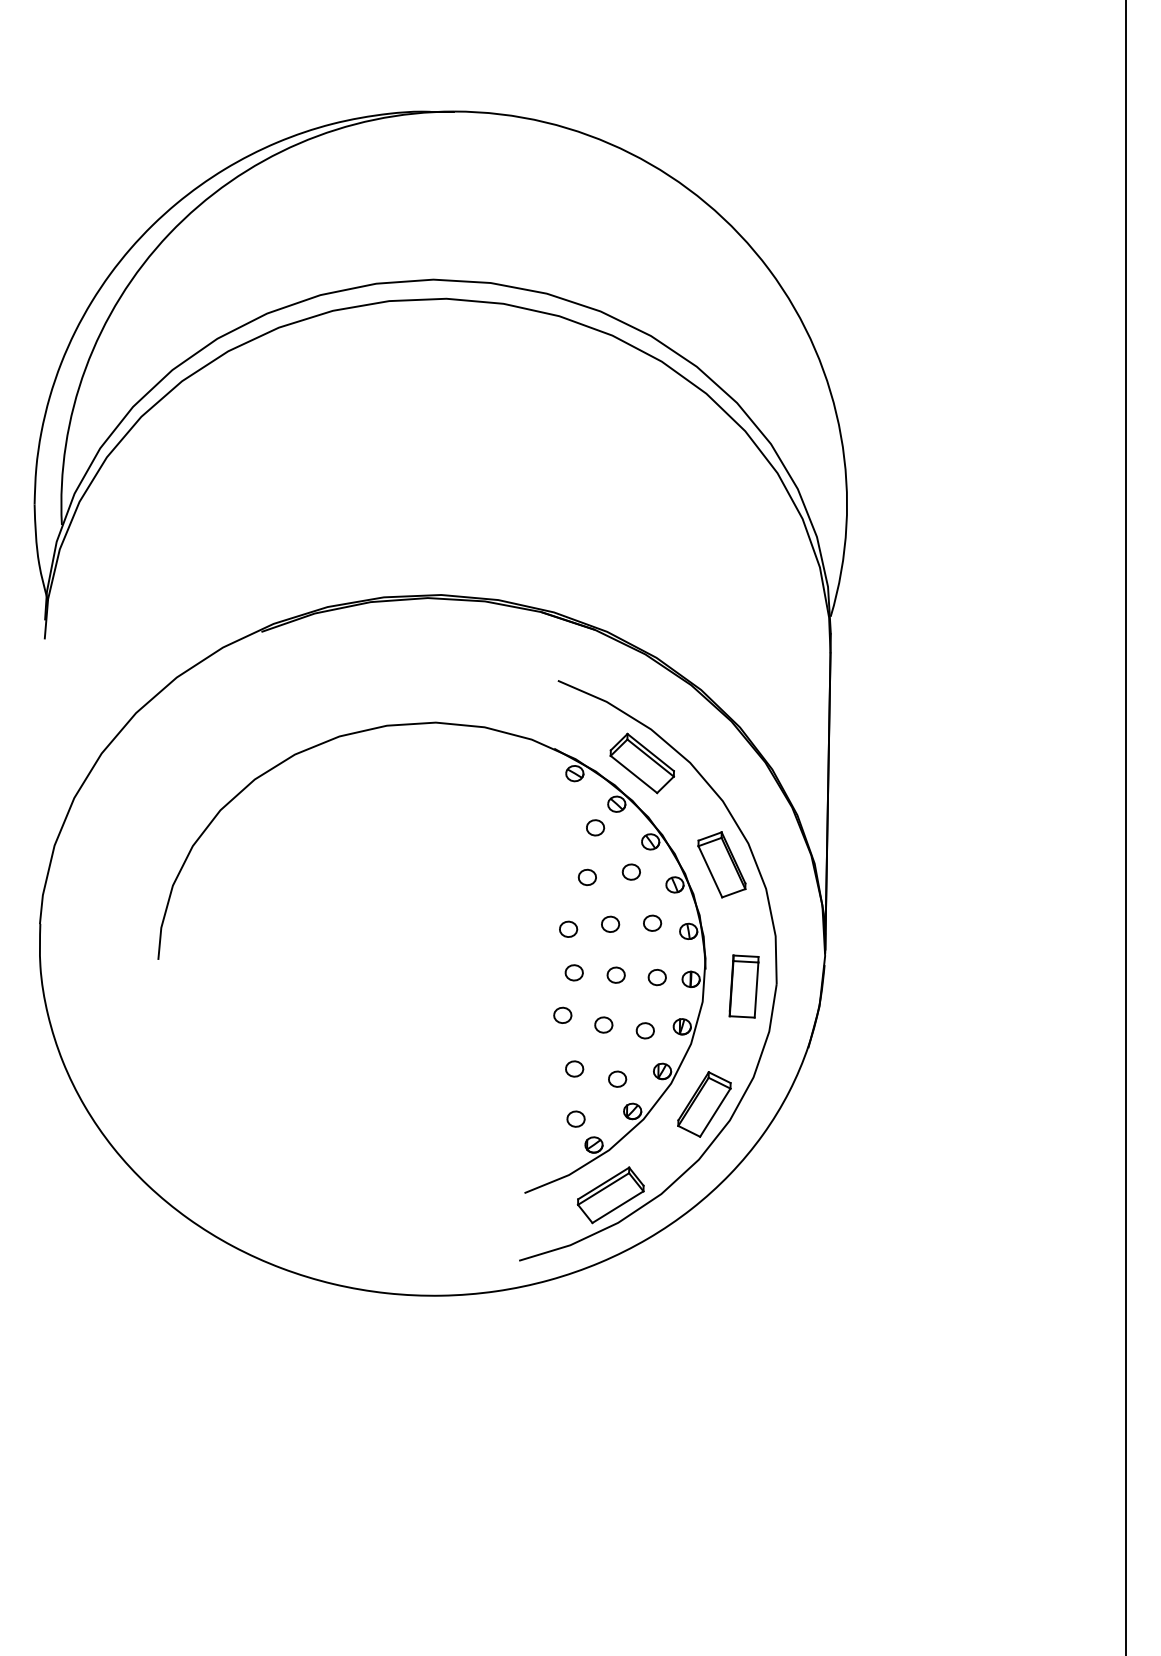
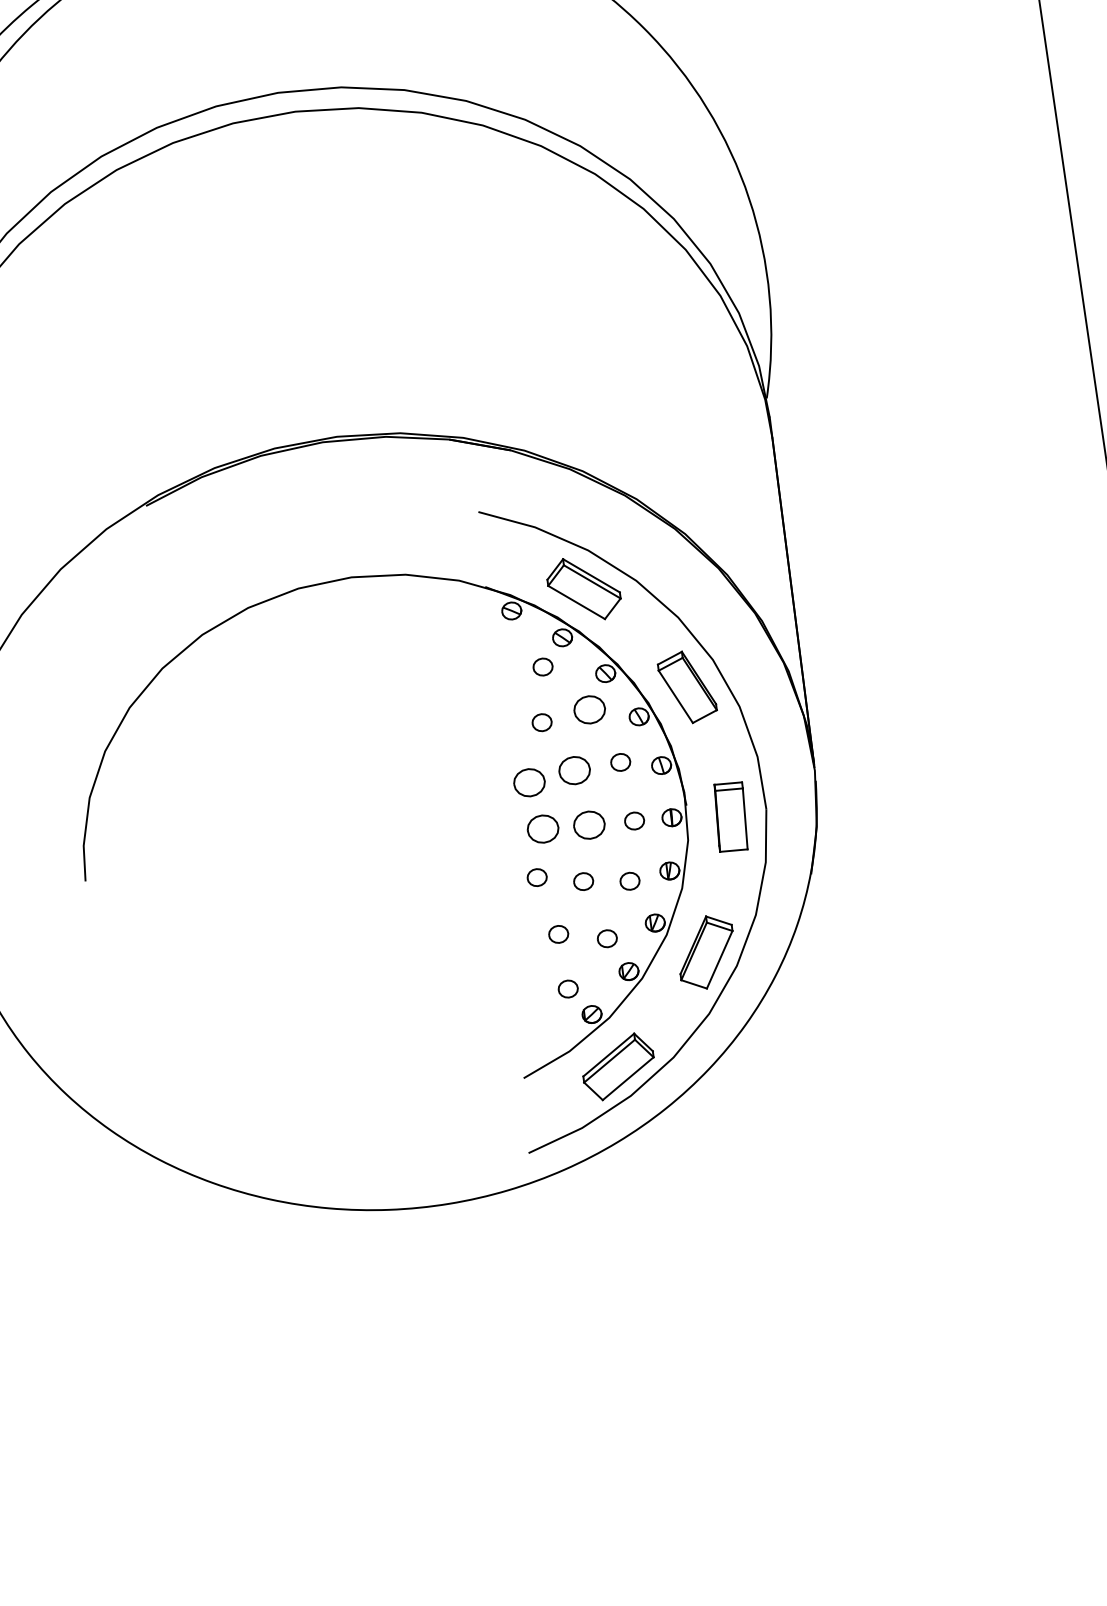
part: (630, 871) -> (588, 709), size x1.6
part: (610, 923) -> (574, 769), size x1.6
part: (568, 928) -> (529, 781), size x1.6
part: (573, 972) -> (542, 828), size x1.6
part: (615, 974) -> (588, 824), size x1.6

